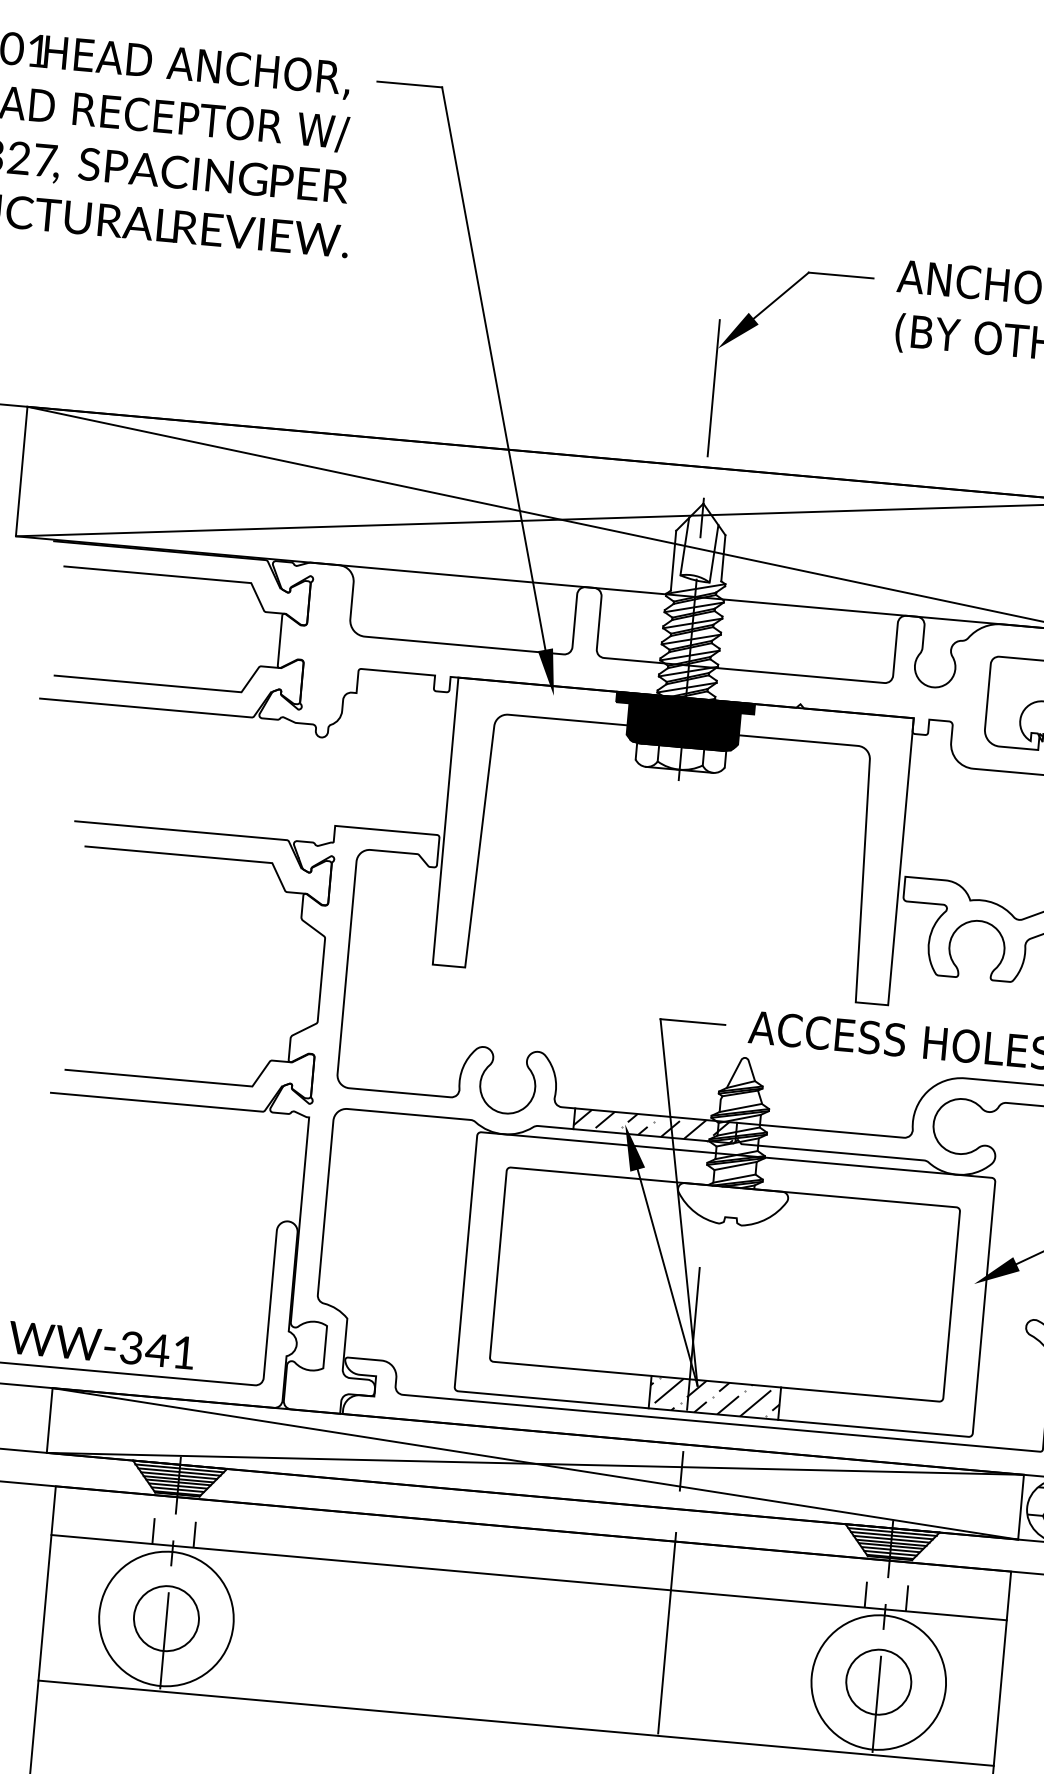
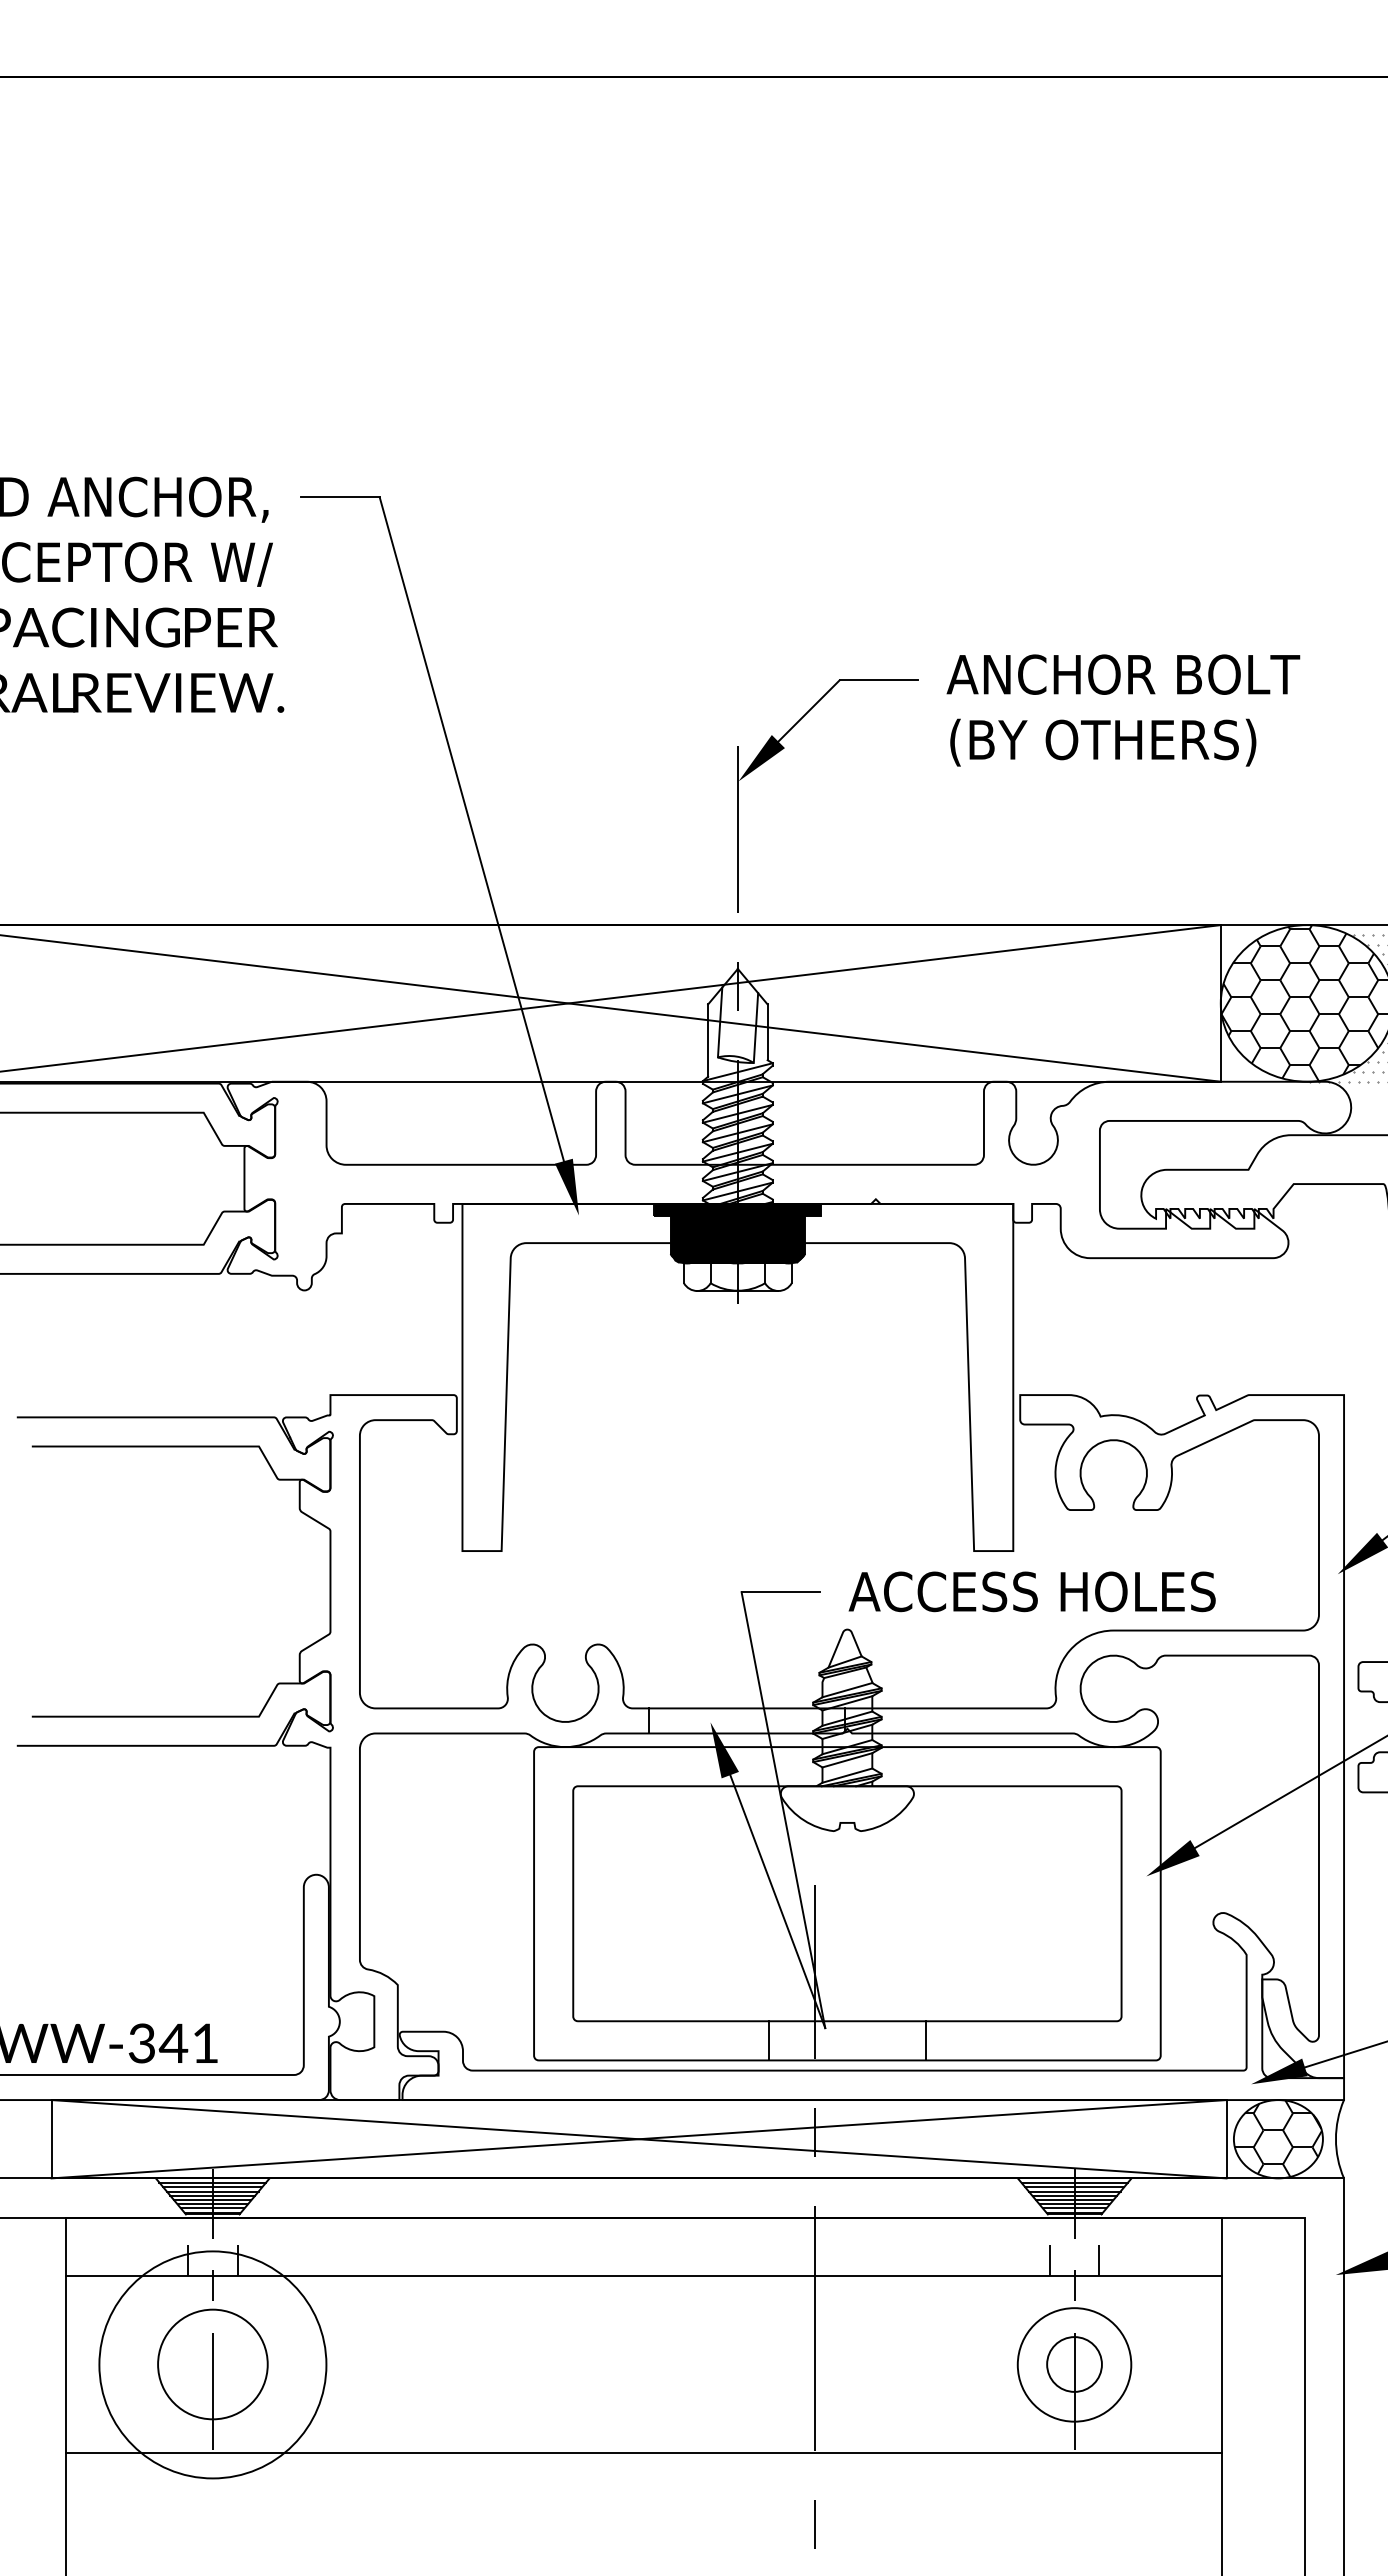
hatch: (653, 1125) -> (744, 1720), removed
hatch: (715, 1397) -> (847, 2040), removed
circle: (166, 1618) -> (212, 2364), size x1.4
circle: (166, 1618) -> (212, 2364), size x1.4
circle: (878, 1682) -> (1074, 2364), size x0.7
circle: (878, 1682) -> (1074, 2364), size x0.7

